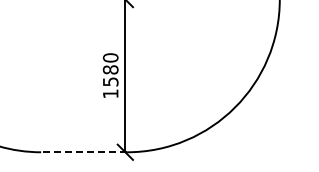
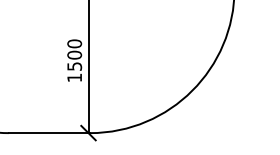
text: (110, 69) -> (74, 54), 1580 -> 1500
line: (84, 152) -> (49, 133), dashed -> solid

